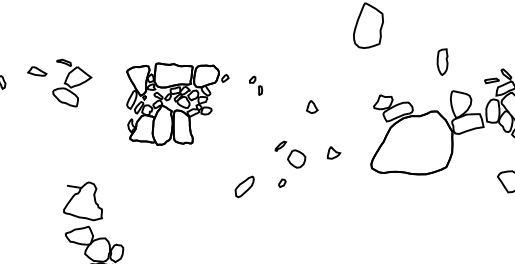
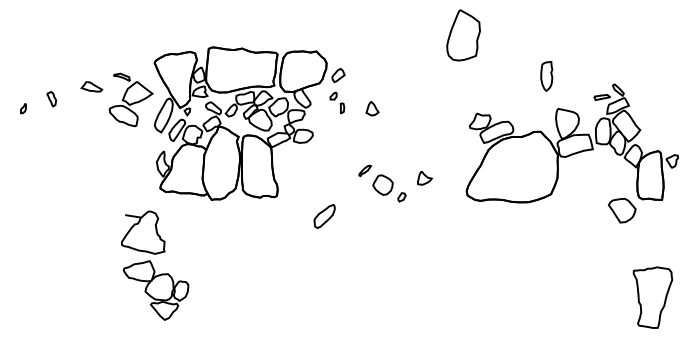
part: (177, 104) -> (249, 123), size x1.67
part: (312, 106) -> (372, 108), moved
part: (281, 183) -> (401, 197), moved

